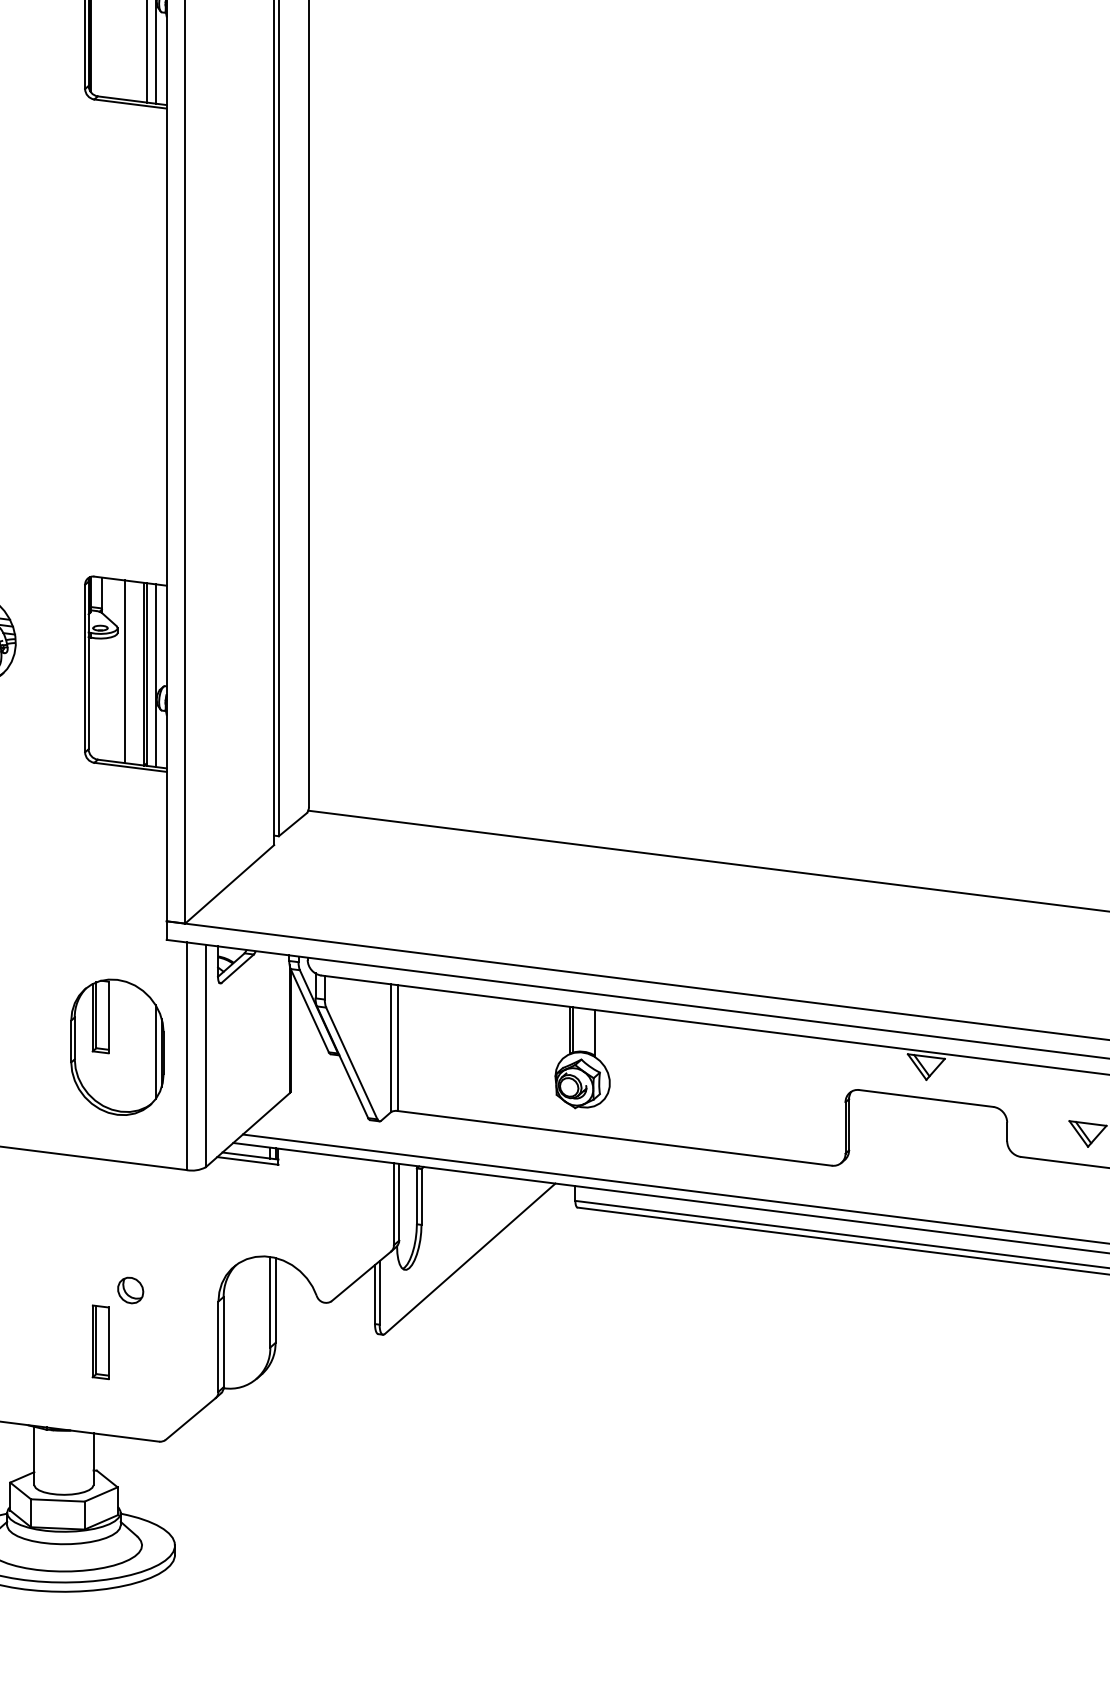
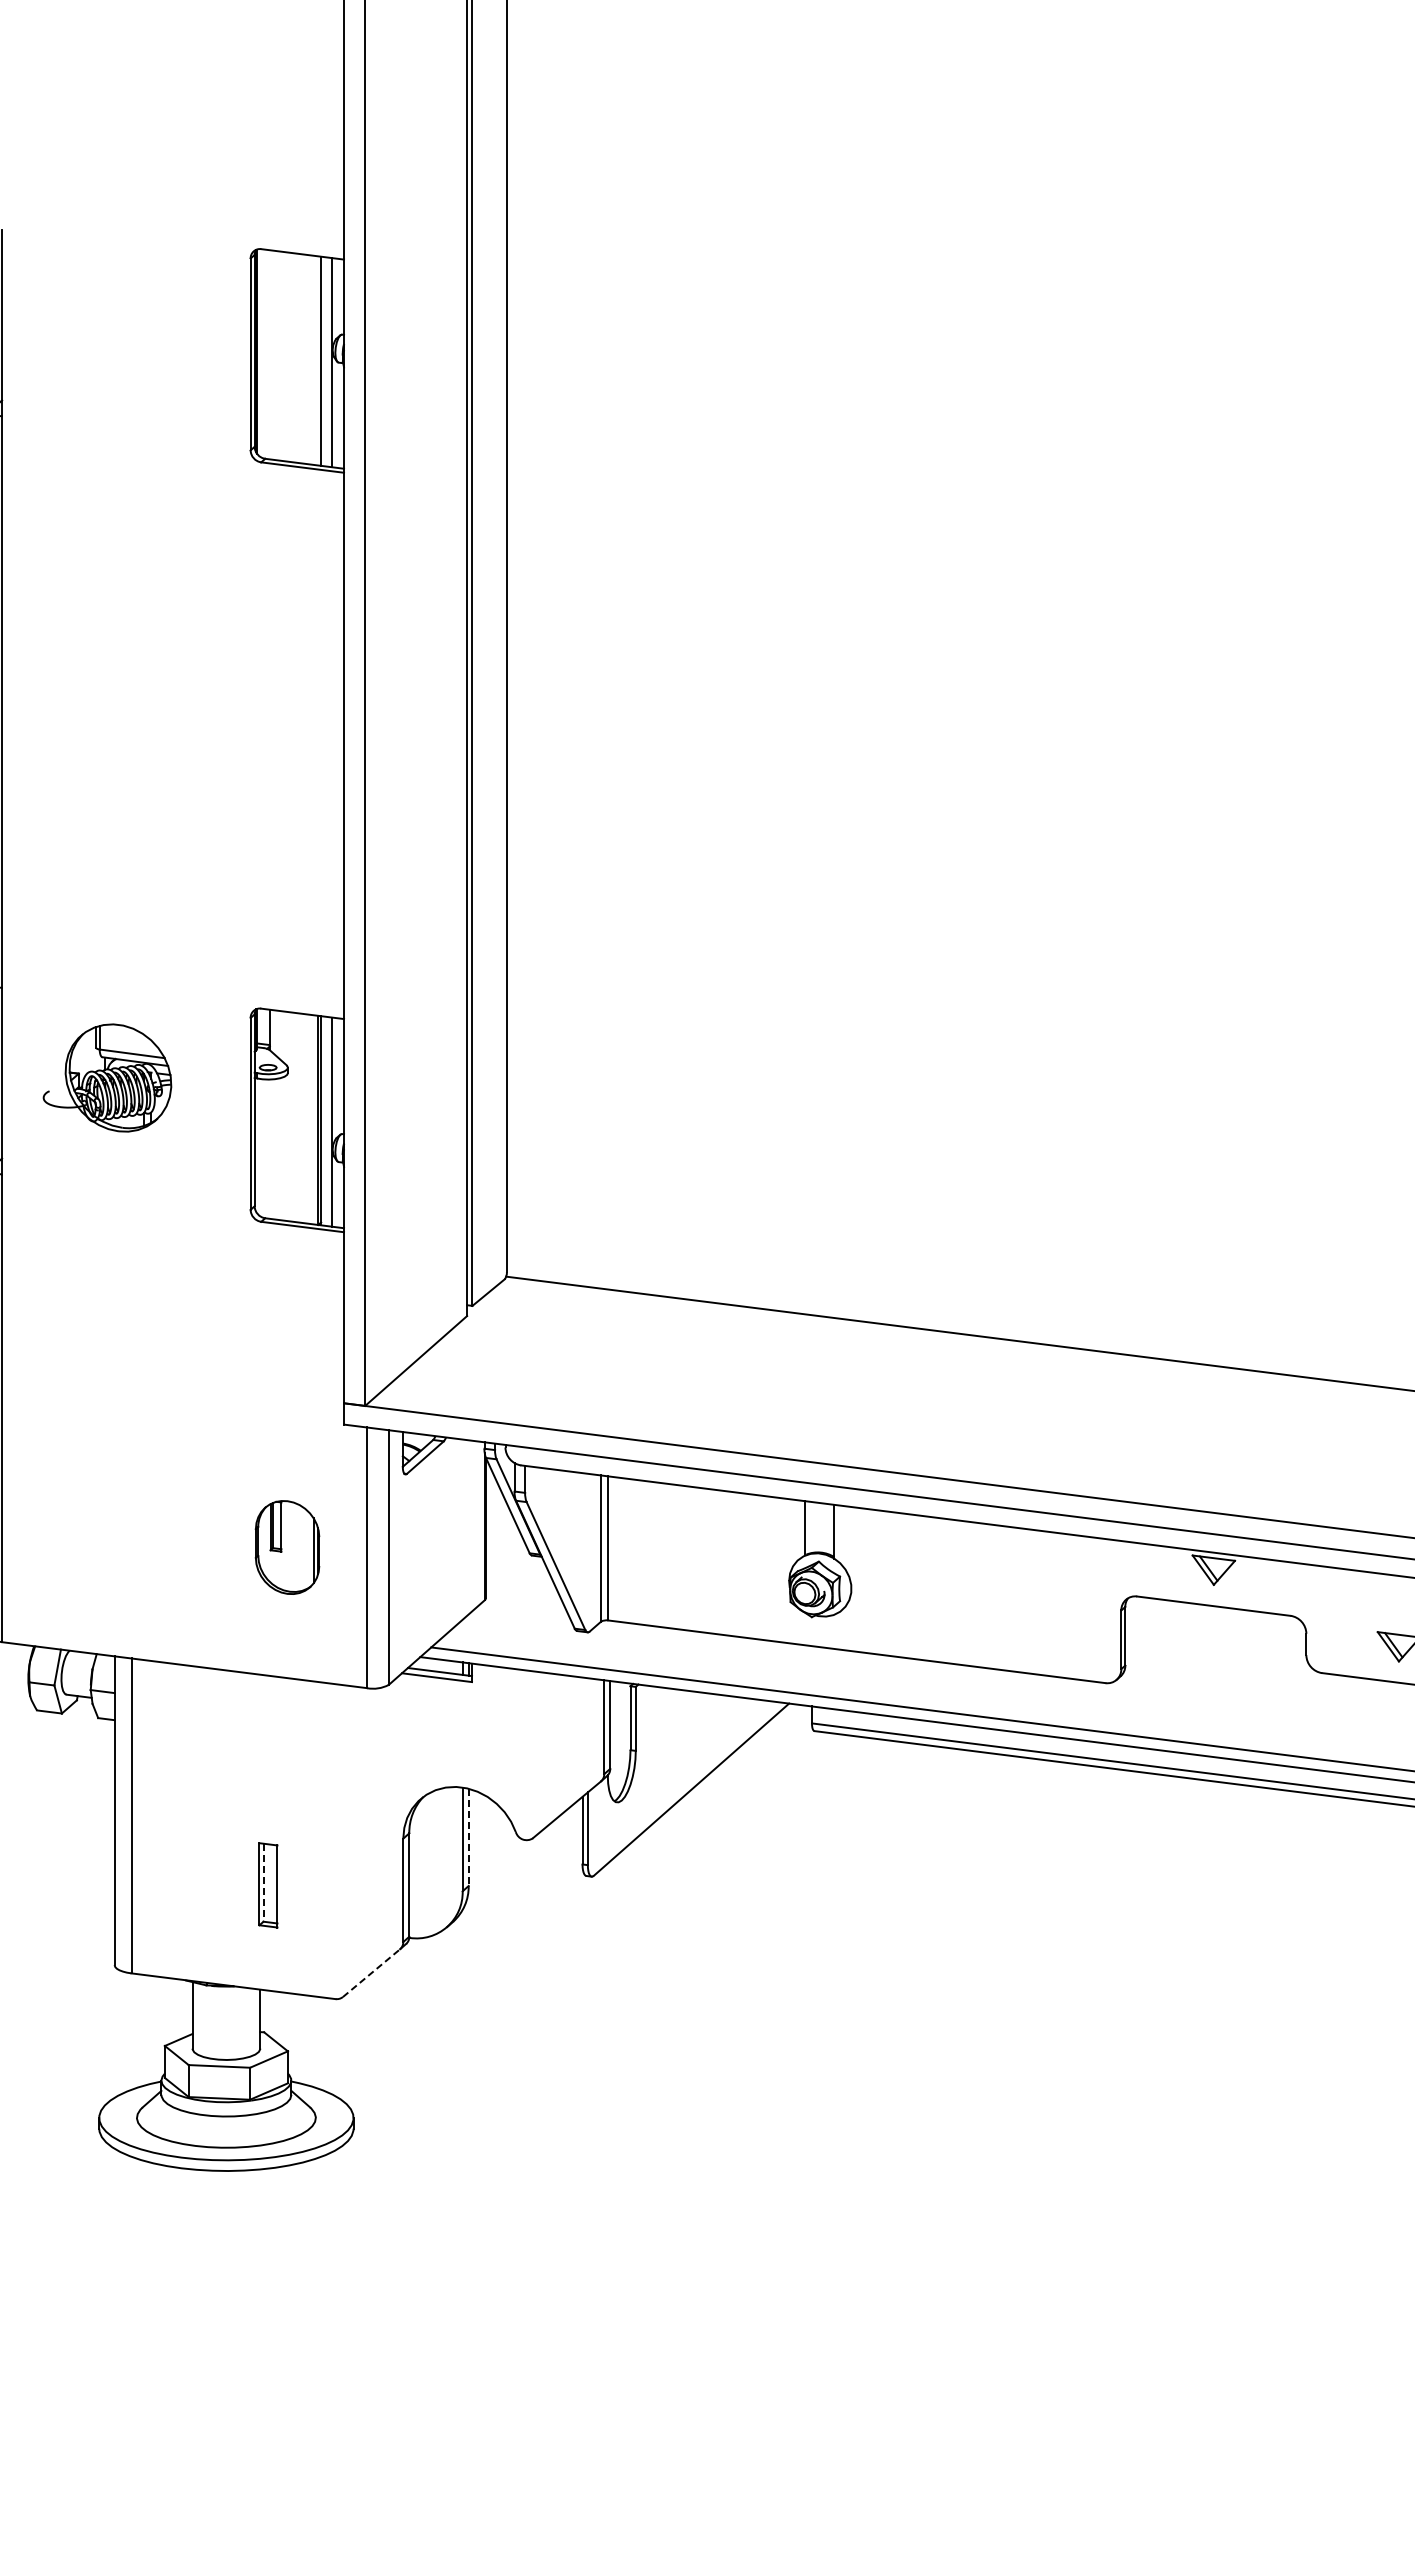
line: (125, 671) -> (296, 1117), removed
line: (573, 1029) -> (809, 1527), removed
part: (117, 1047) -> (287, 1547), size x0.6
part: (130, 1290) -> (302, 1825), removed
line: (275, 1300) -> (468, 1837), solid -> dashed
line: (96, 1340) -> (263, 1883), solid -> dashed
line: (190, 1418) -> (371, 1972), solid -> dashed

